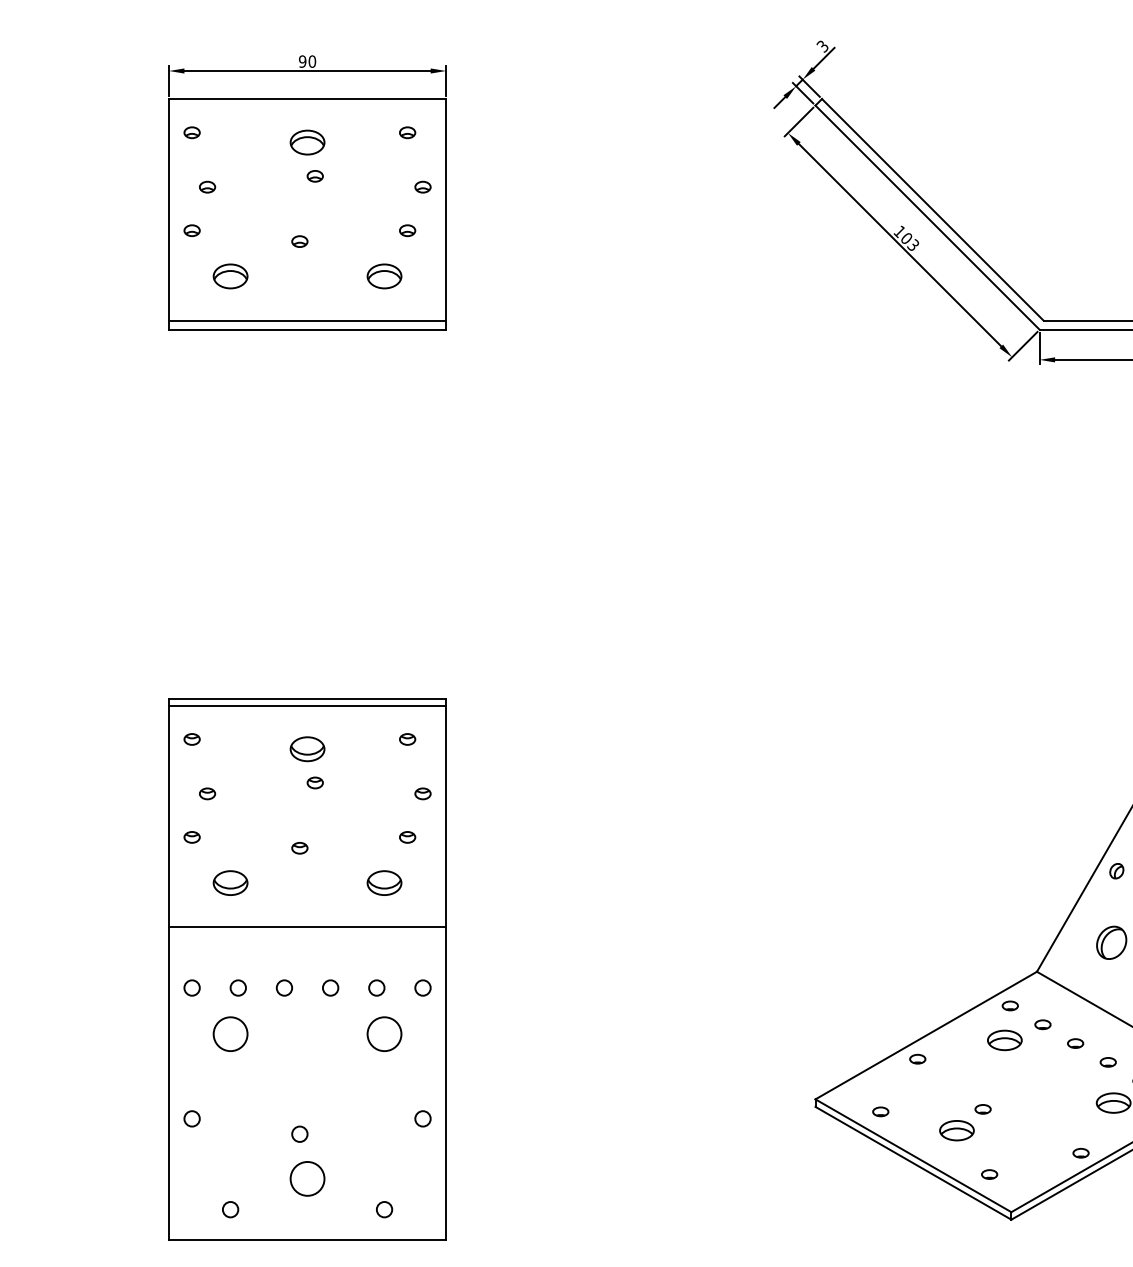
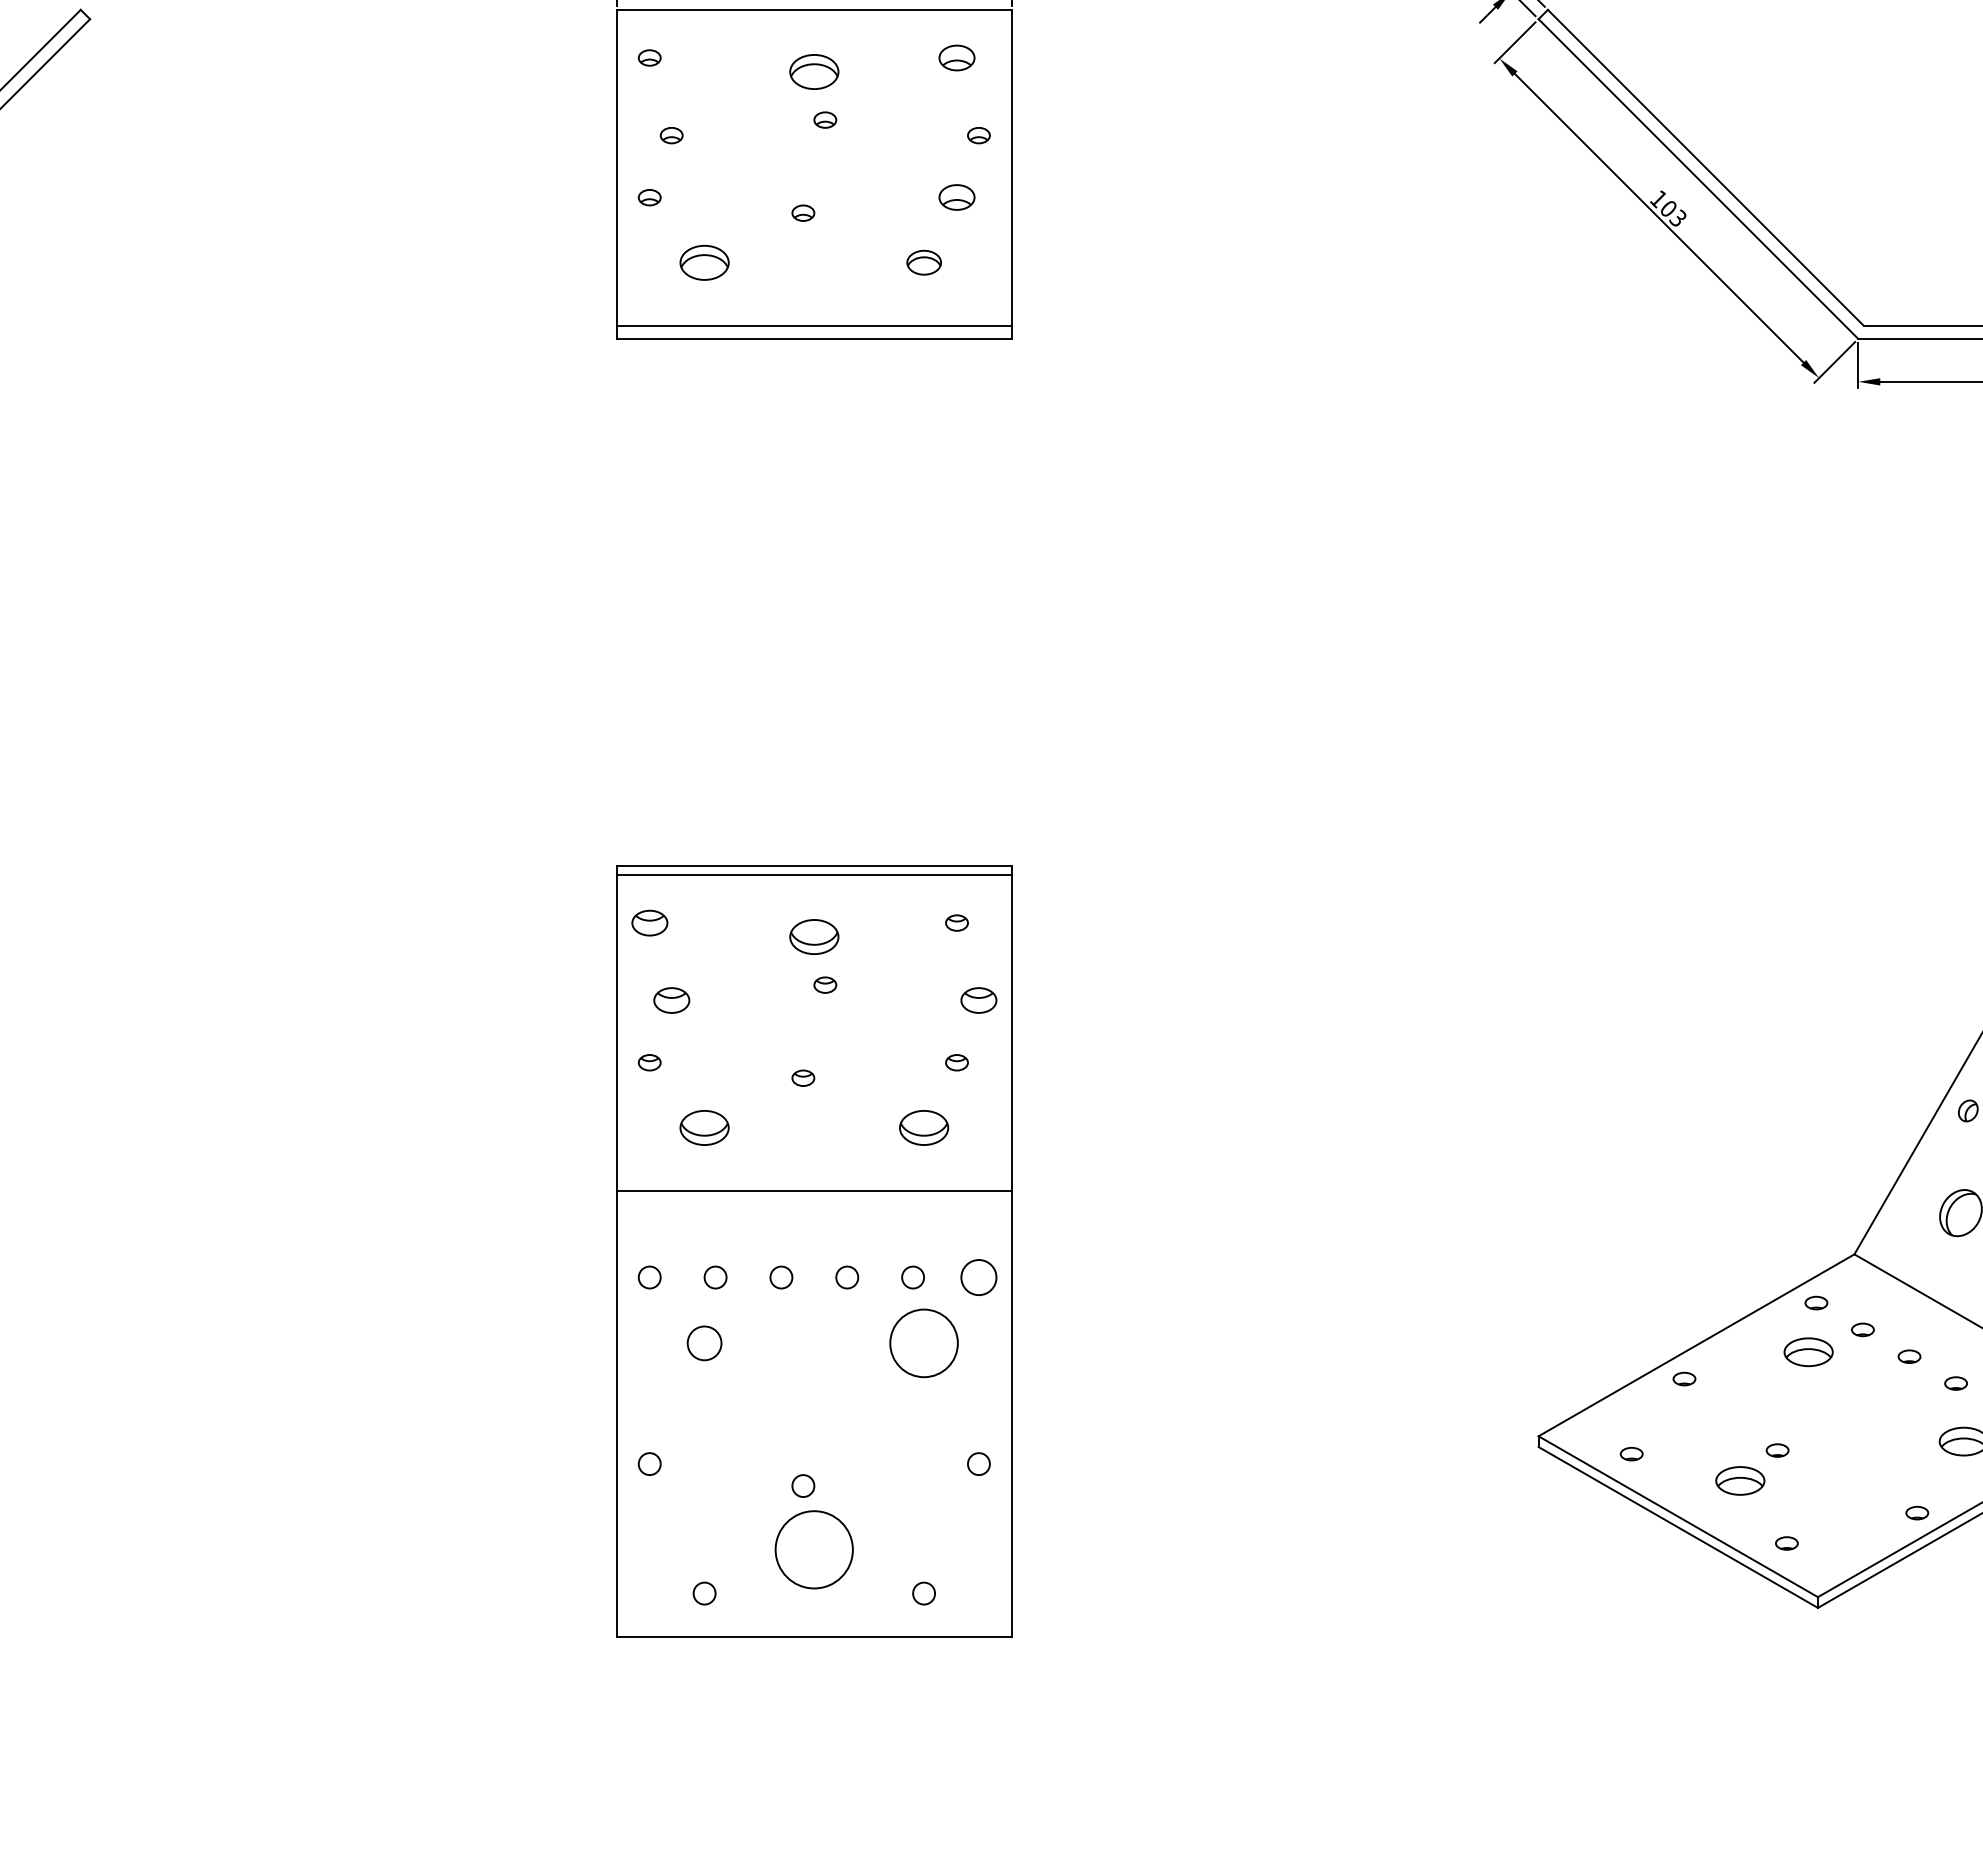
part: (407, 132) -> (956, 57), size x1.6
part: (407, 230) -> (956, 197), size x1.6
part: (384, 276) -> (924, 262), size x0.7
part: (191, 739) -> (649, 922), size x1.6
part: (207, 793) -> (671, 1000), size x1.6
part: (422, 793) -> (978, 1000), size x1.6
circle: (422, 988) -> (978, 1277), size x1.6
circle: (230, 1034) -> (704, 1343), size x0.7
circle: (384, 1034) -> (923, 1343), size x1.4
circle: (307, 1178) -> (814, 1549), size x1.6

